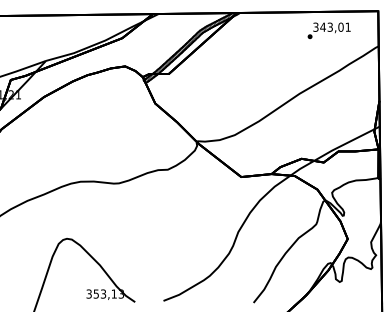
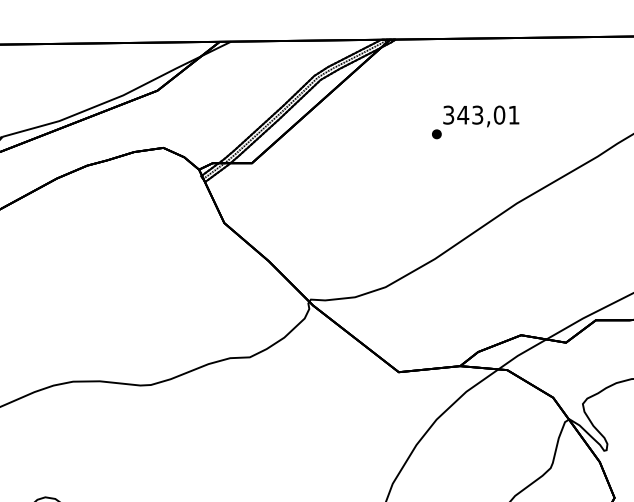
text: (328, 30) -> (474, 121), moved

